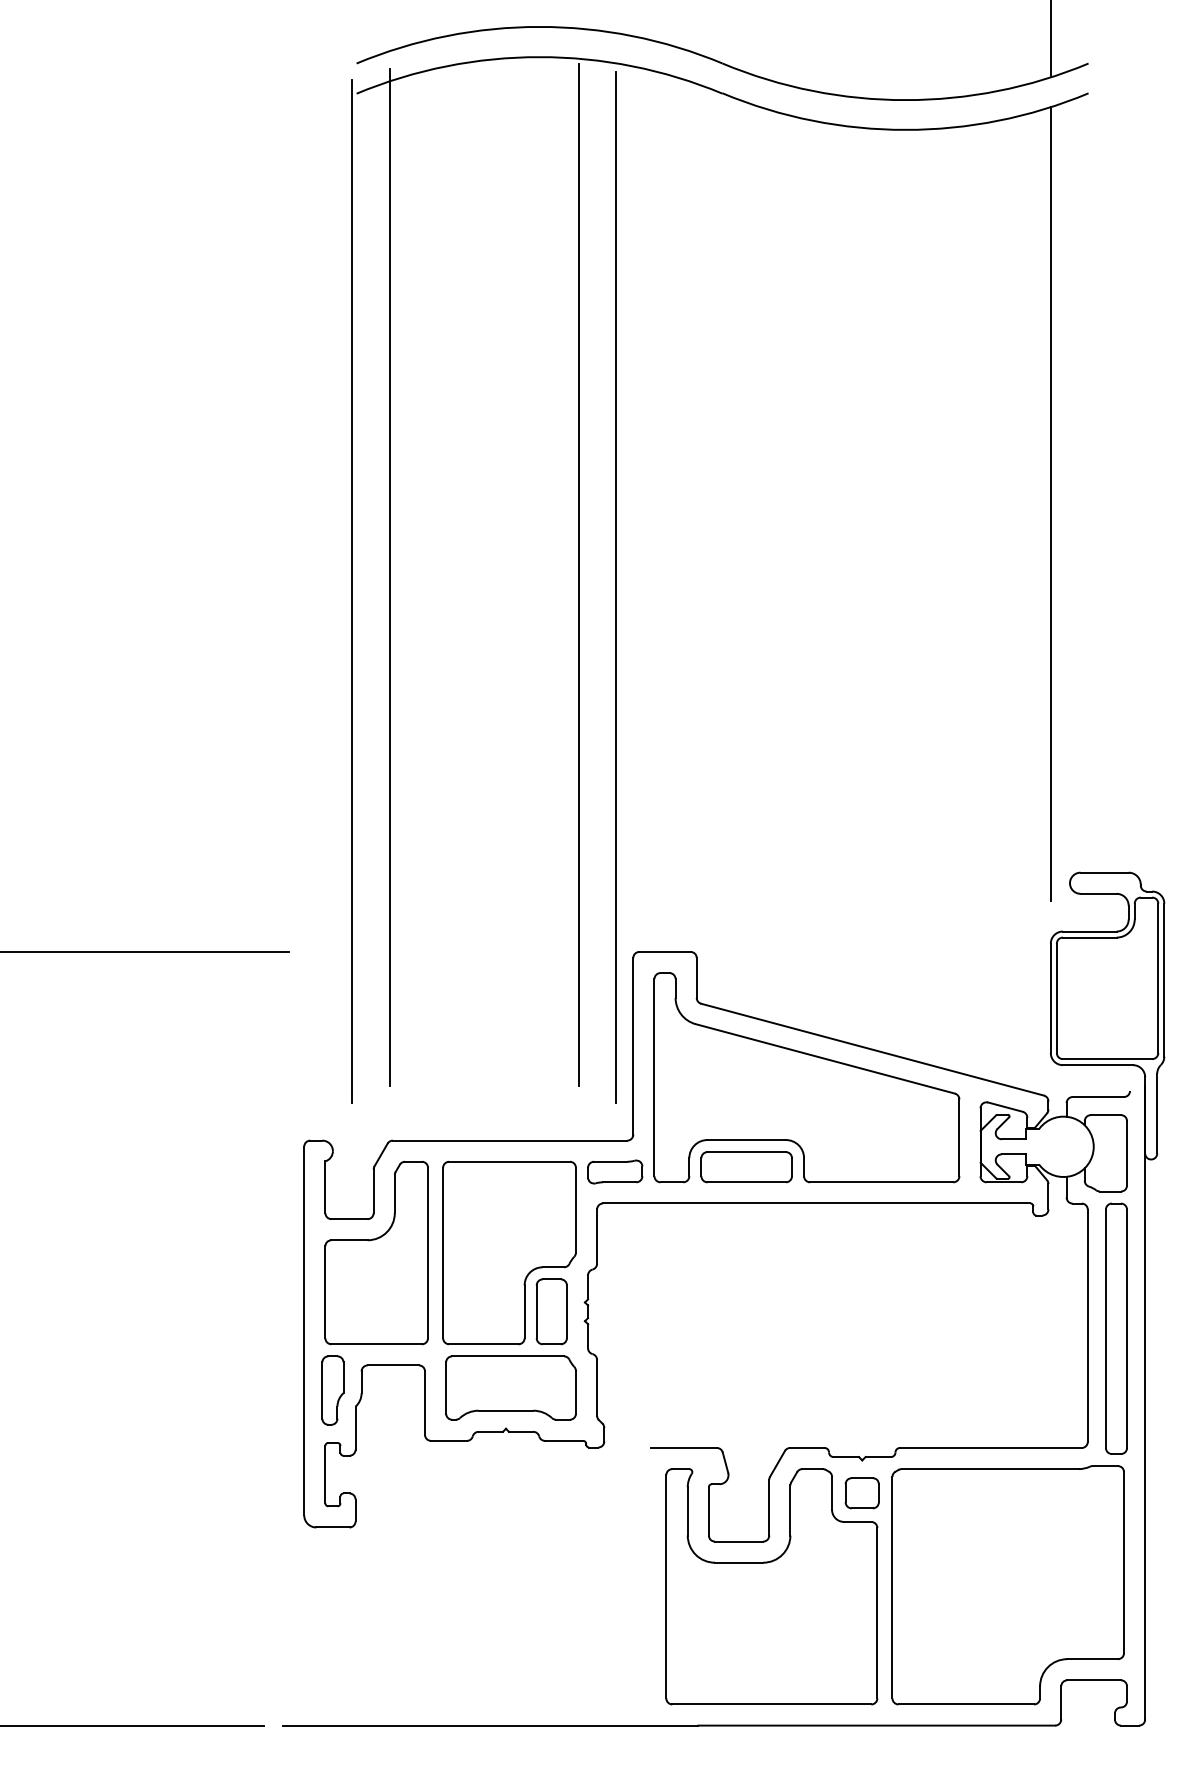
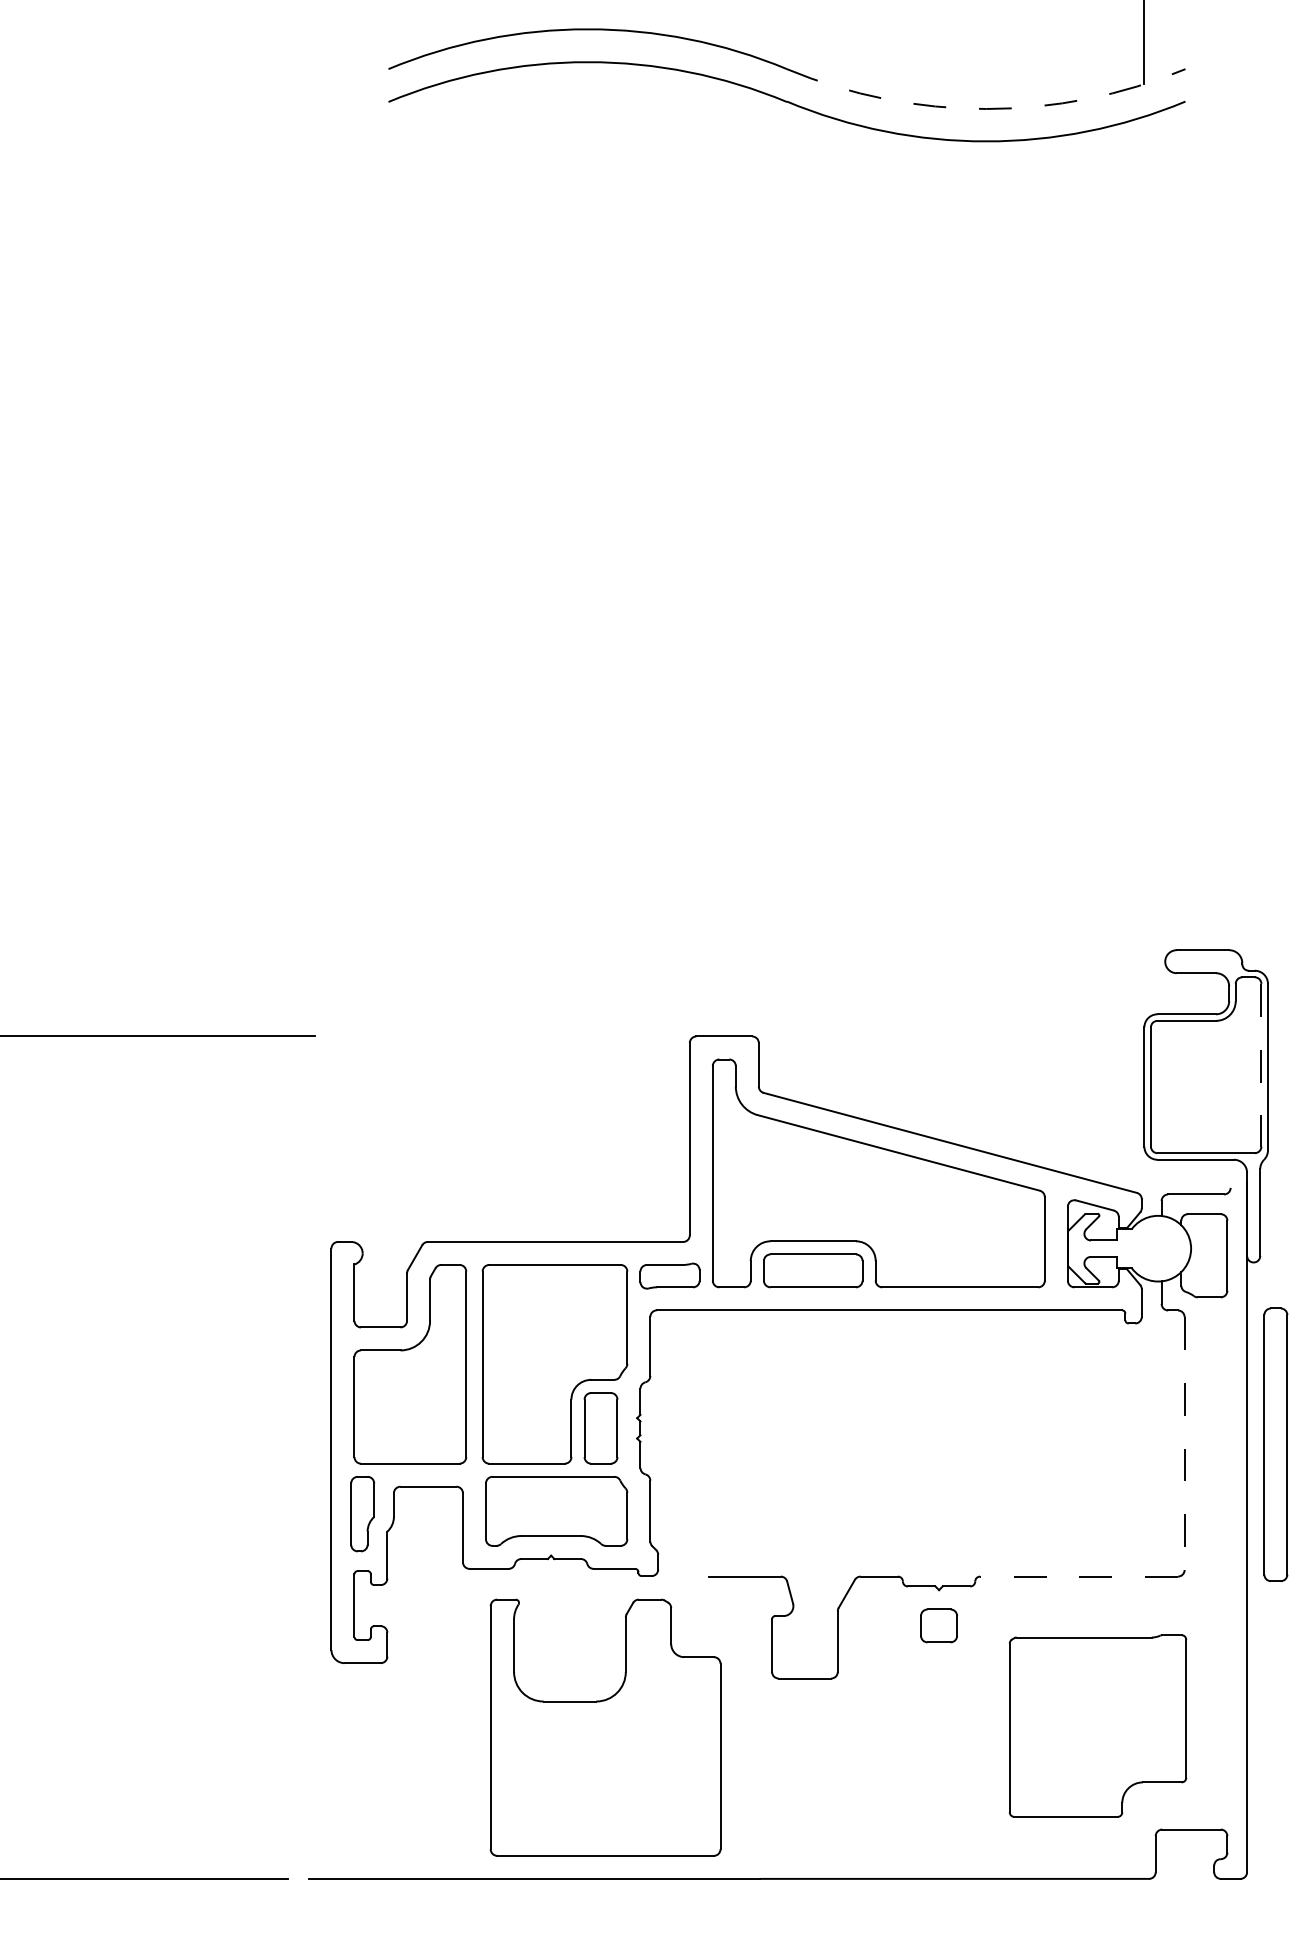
arc: (905, 100) -> (986, 109), solid -> dashed
line: (1050, 503) -> (1144, 548), removed
line: (578, 574) -> (630, 625), removed
line: (389, 577) -> (424, 628), removed
line: (616, 587) -> (671, 639), removed
line: (352, 591) -> (383, 643), removed
line: (1158, 978) -> (1261, 1065), solid -> dashed
line: (1087, 1326) -> (1184, 1444), solid -> dashed
part: (1116, 1328) -> (1275, 1444), moved
line: (991, 1447) -> (1079, 1576), solid -> dashed
part: (1007, 1584) -> (1097, 1725), size x0.7
part: (771, 1586) -> (605, 1727), moved

